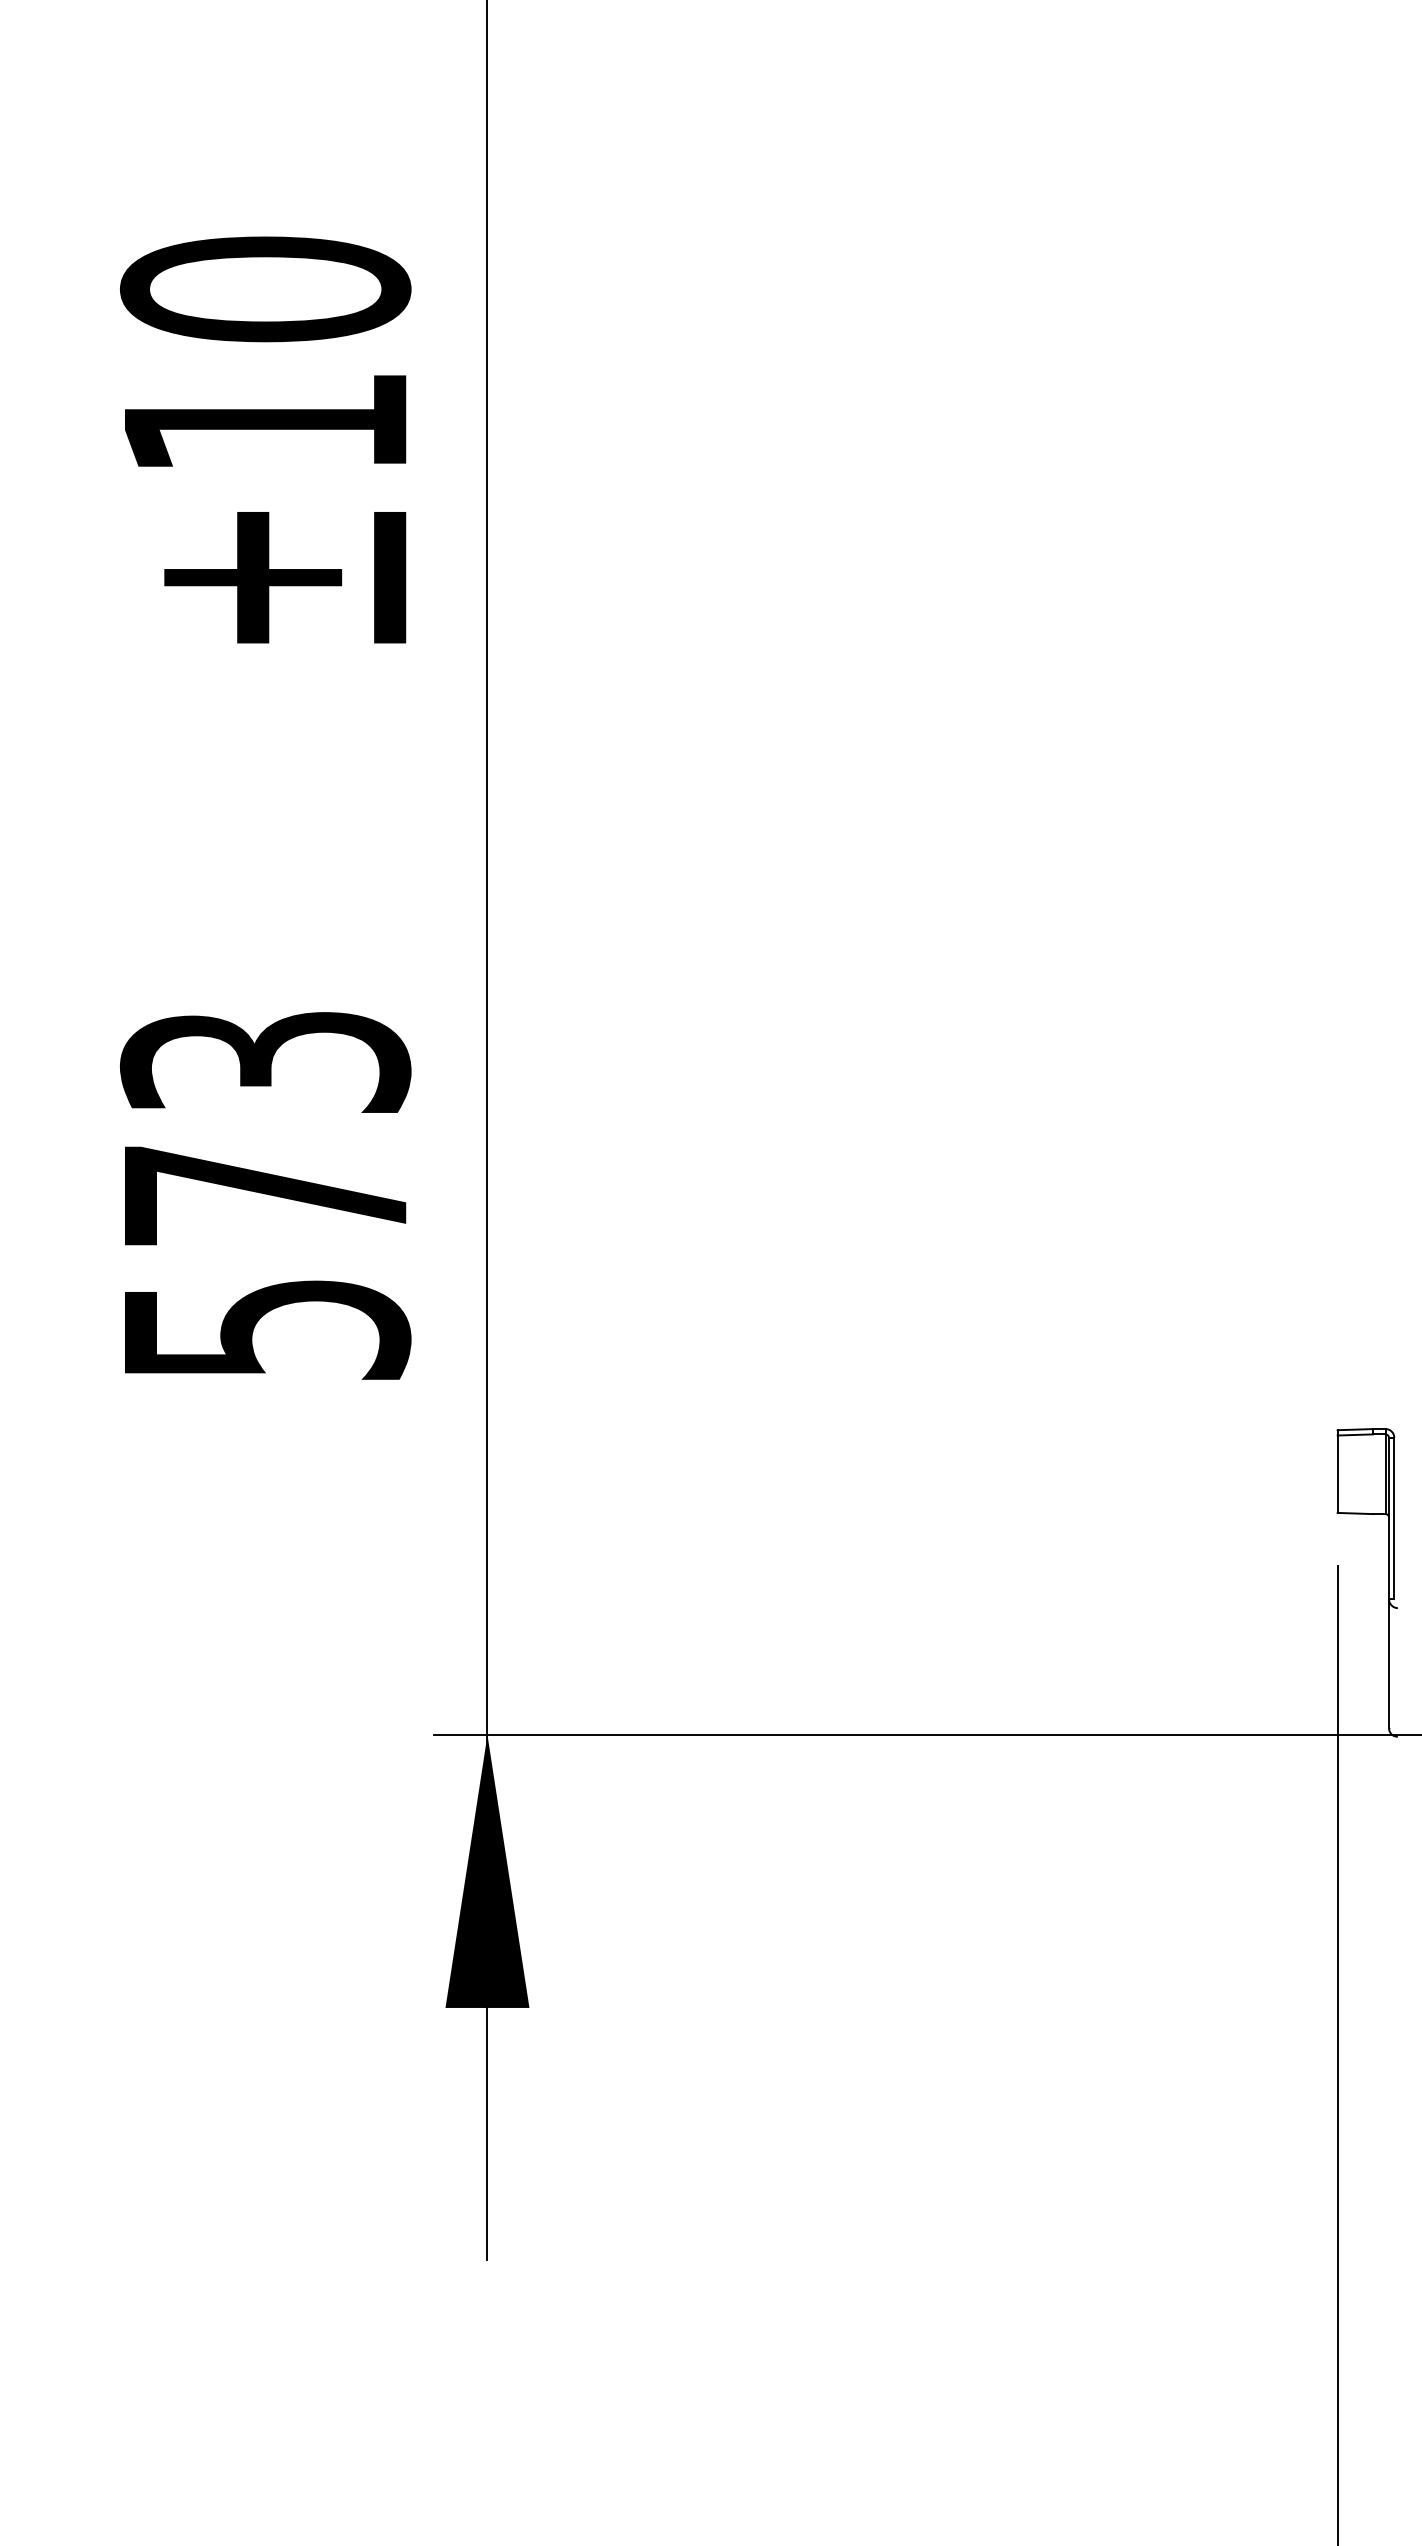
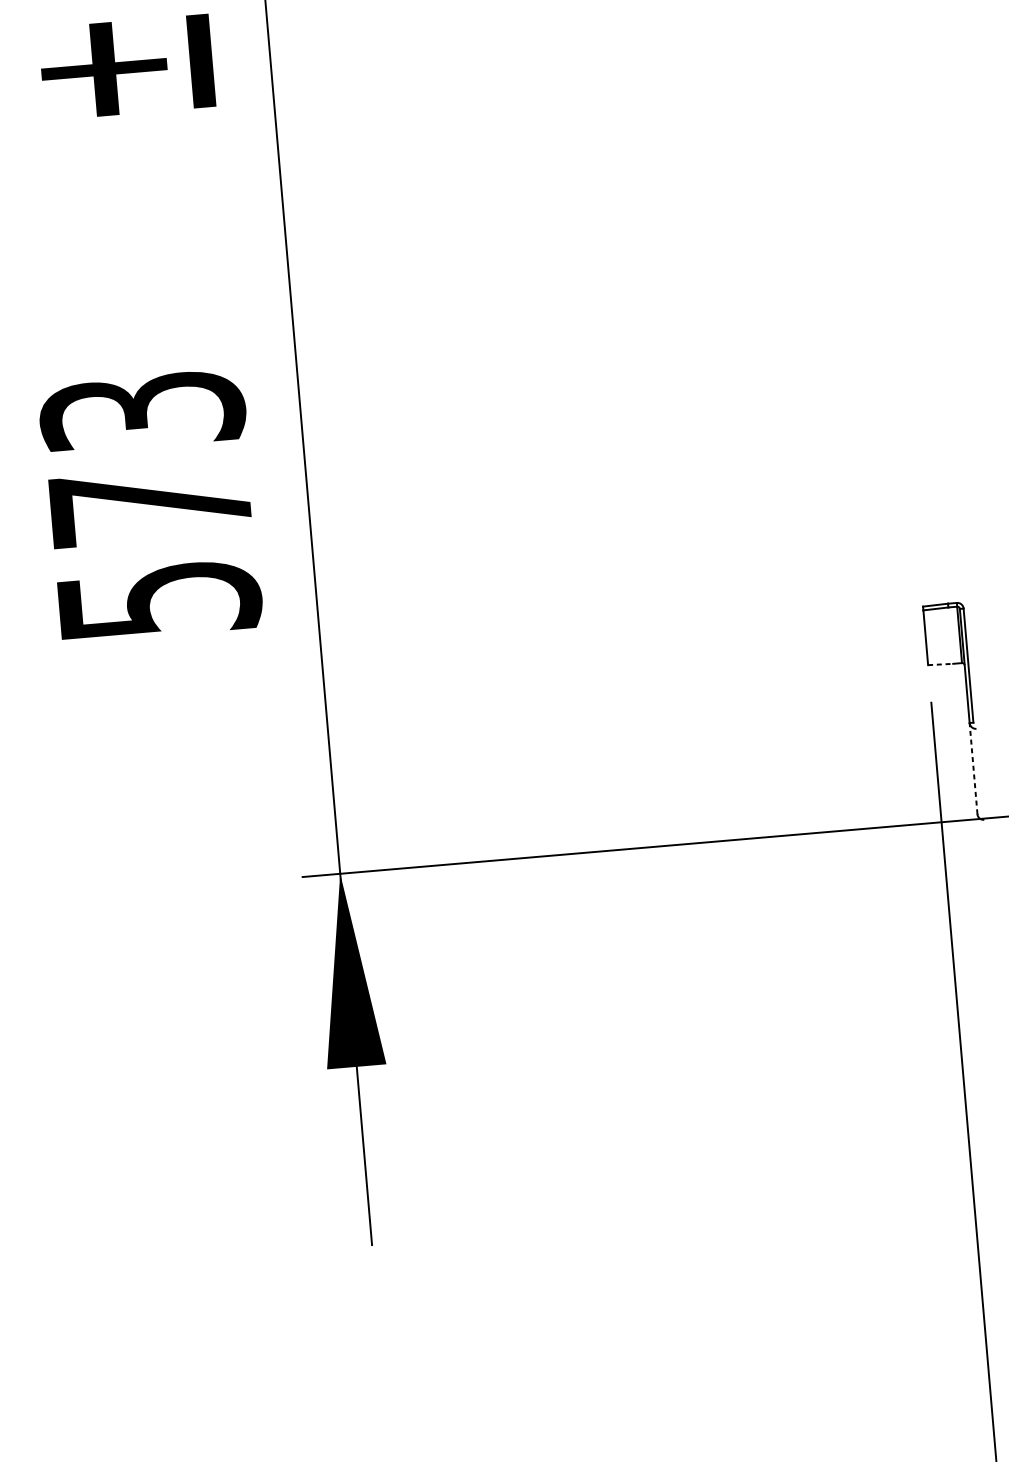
line: (1355, 1513) -> (940, 664), solid -> dashed
line: (1389, 1663) -> (973, 768), solid -> dashed

